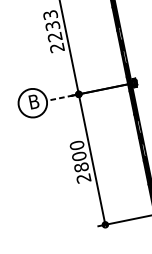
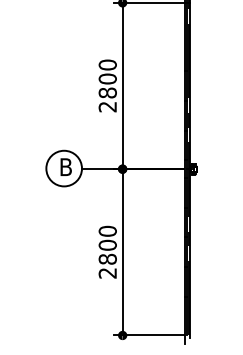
text: (52, 25) -> (107, 78), 2233 -> 2800
line: (59, 98) -> (98, 169), dashed -> solid

